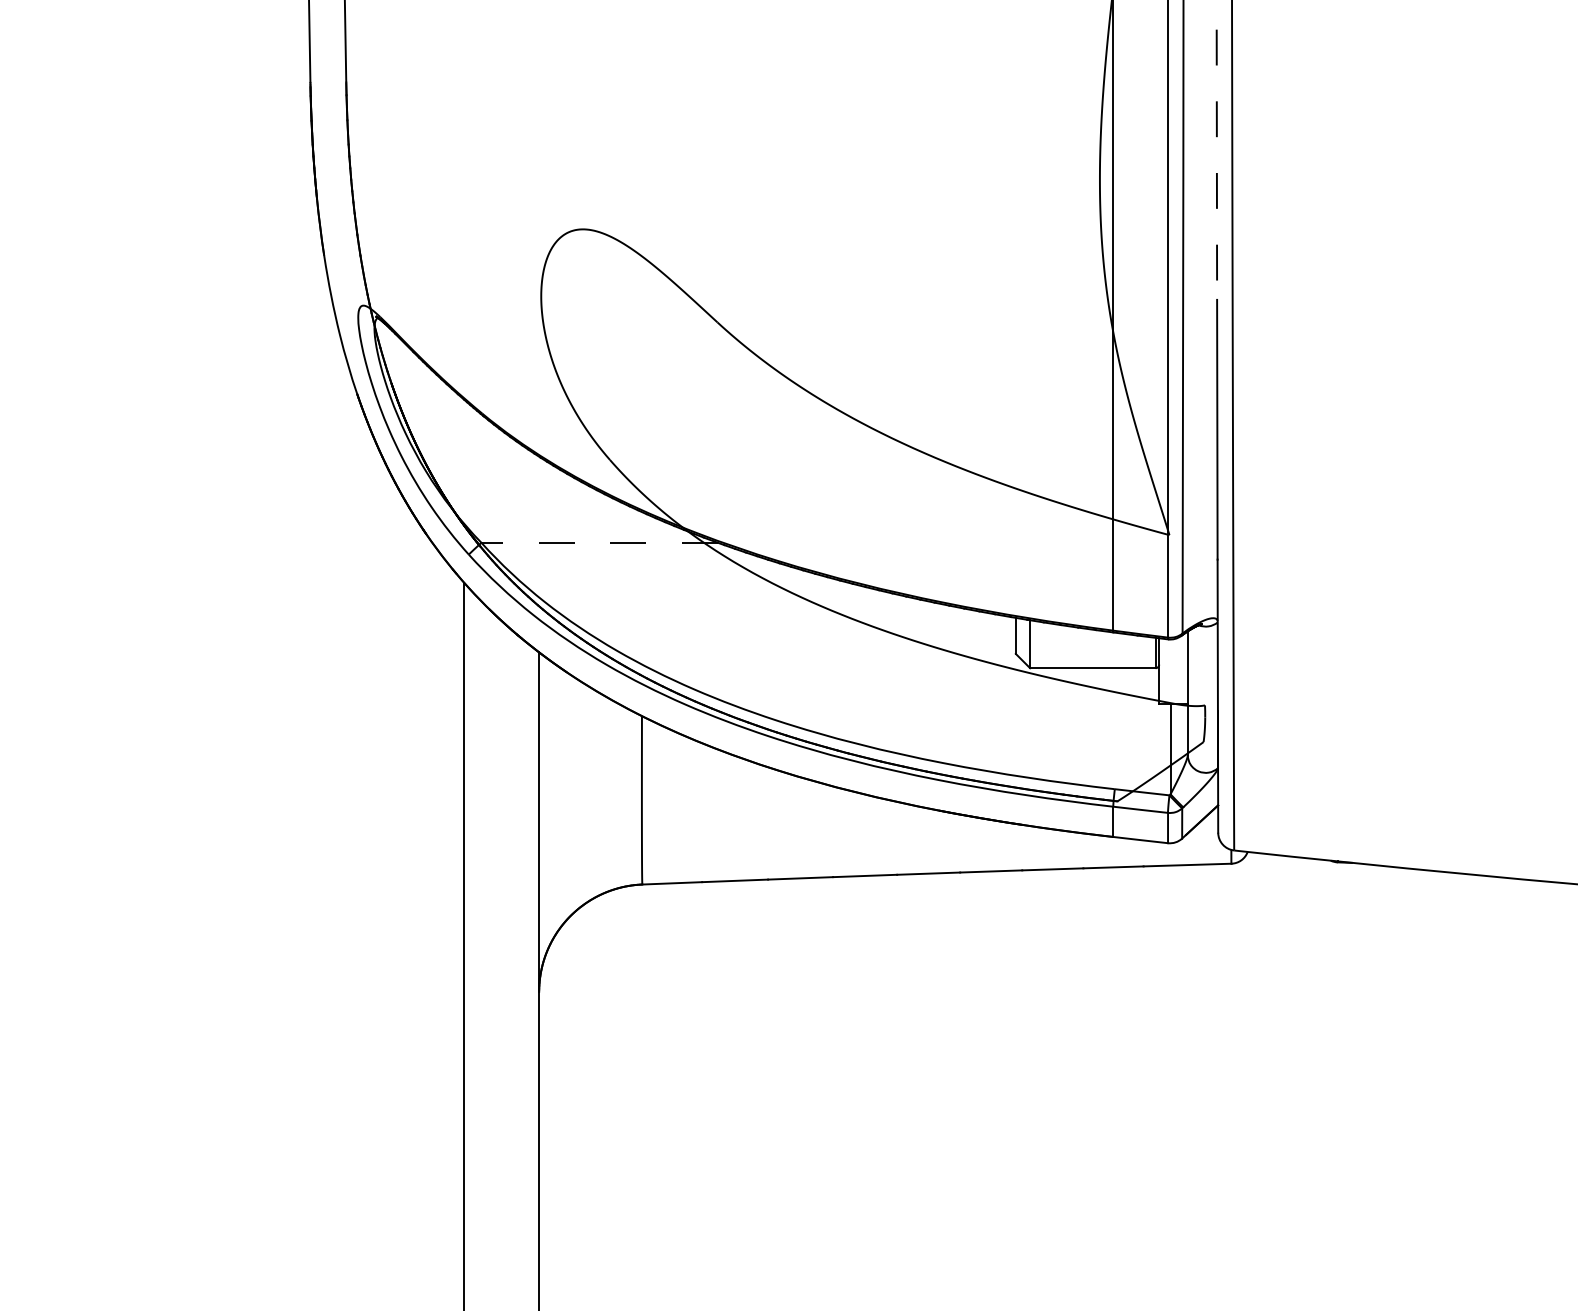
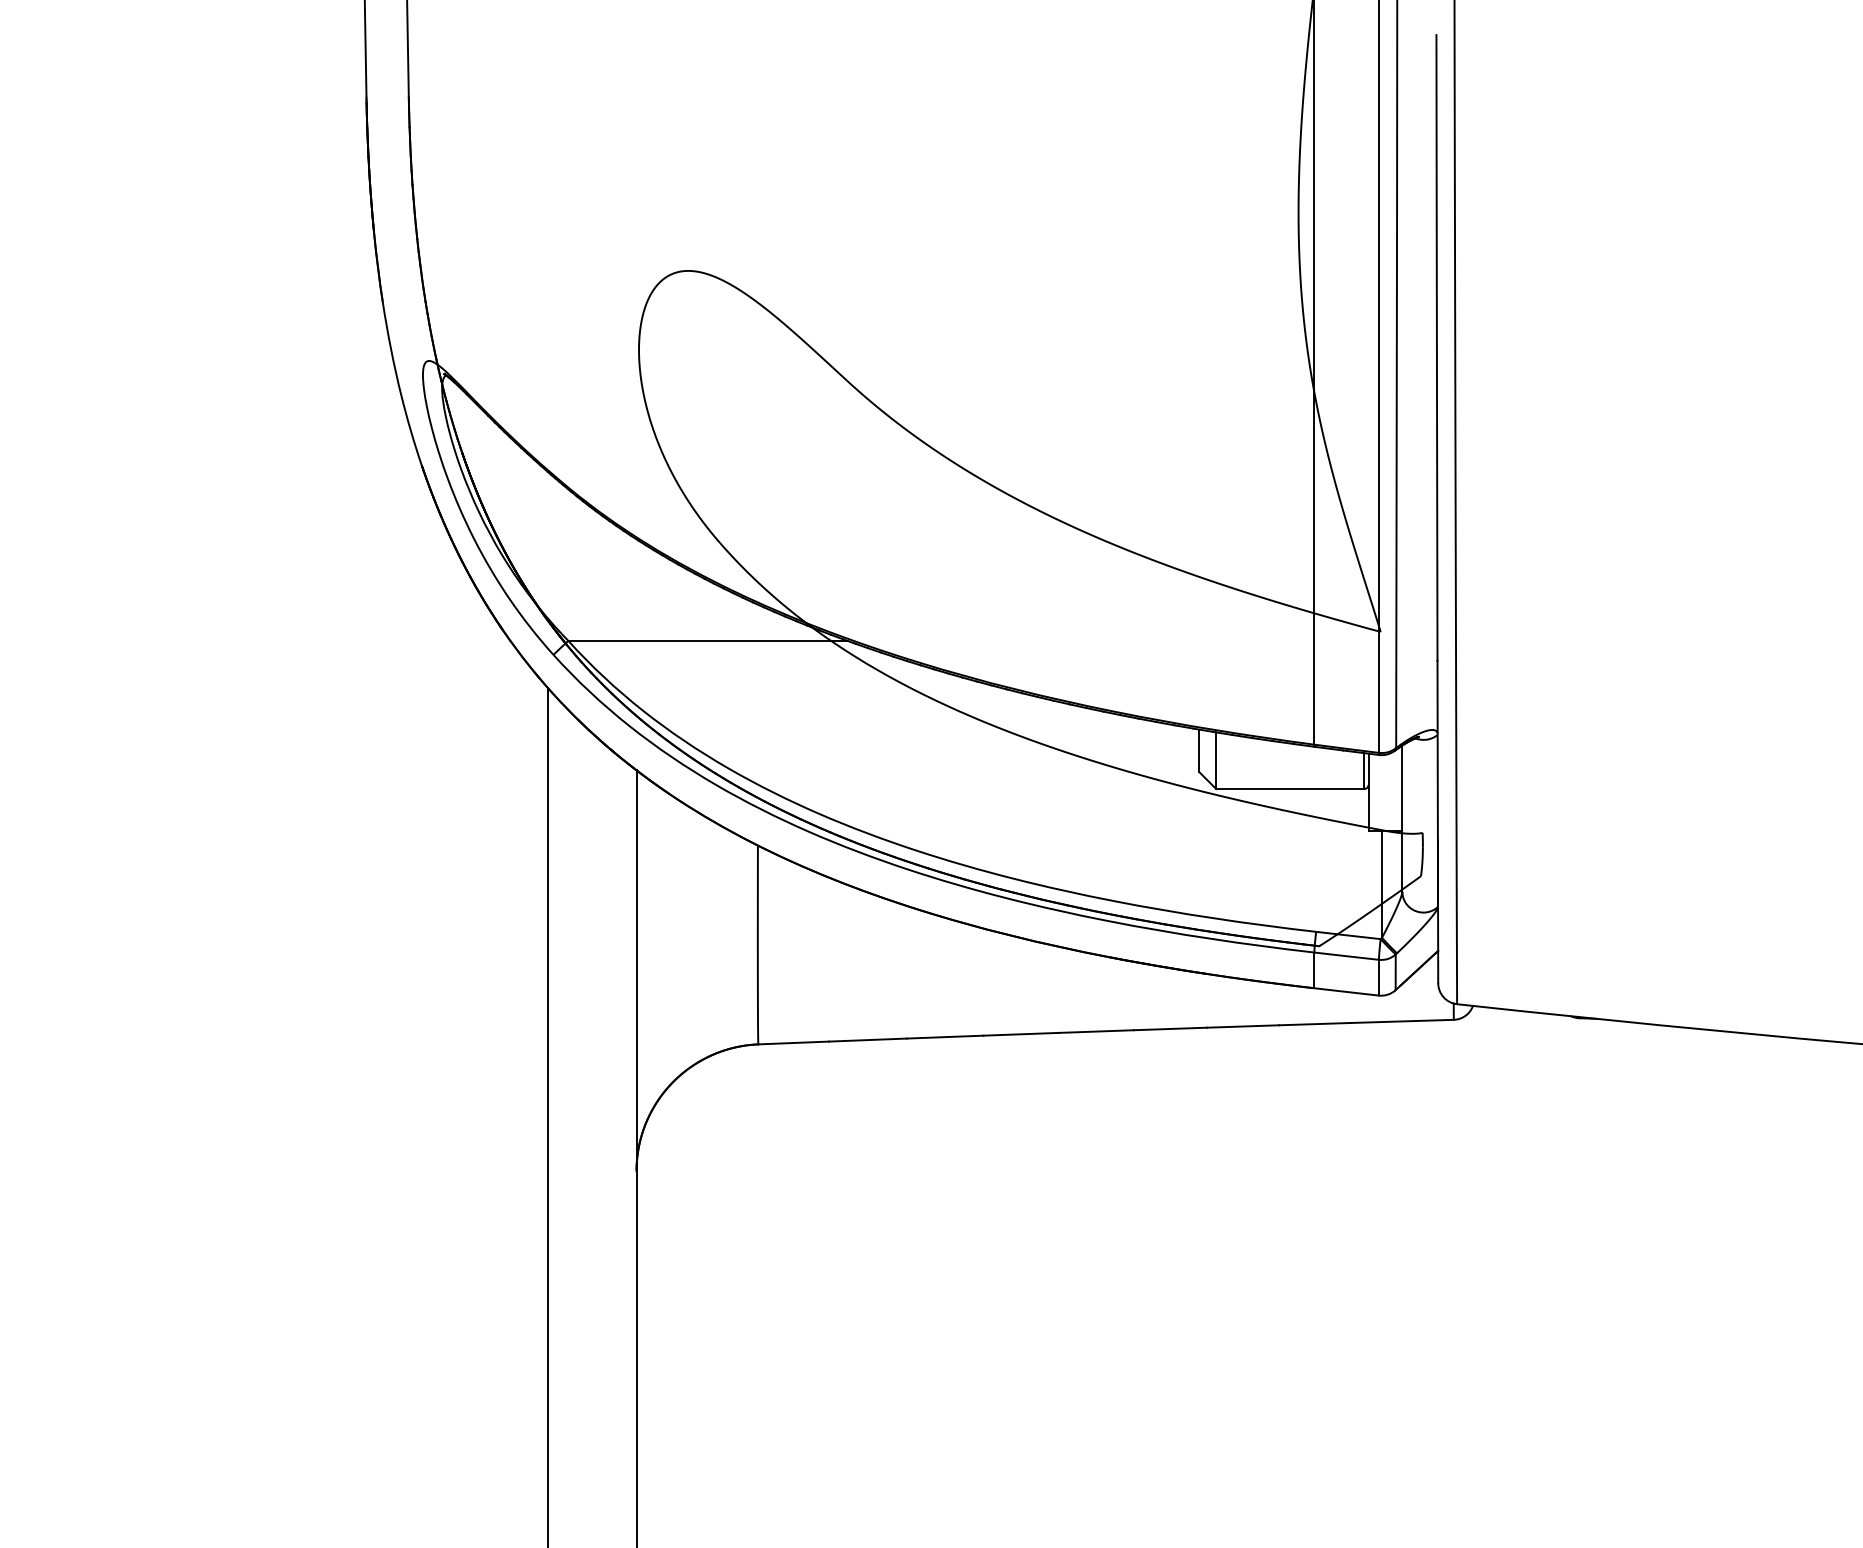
line: (1216, 165) -> (1436, 195), dashed -> solid
line: (599, 542) -> (707, 640), dashed -> solid

